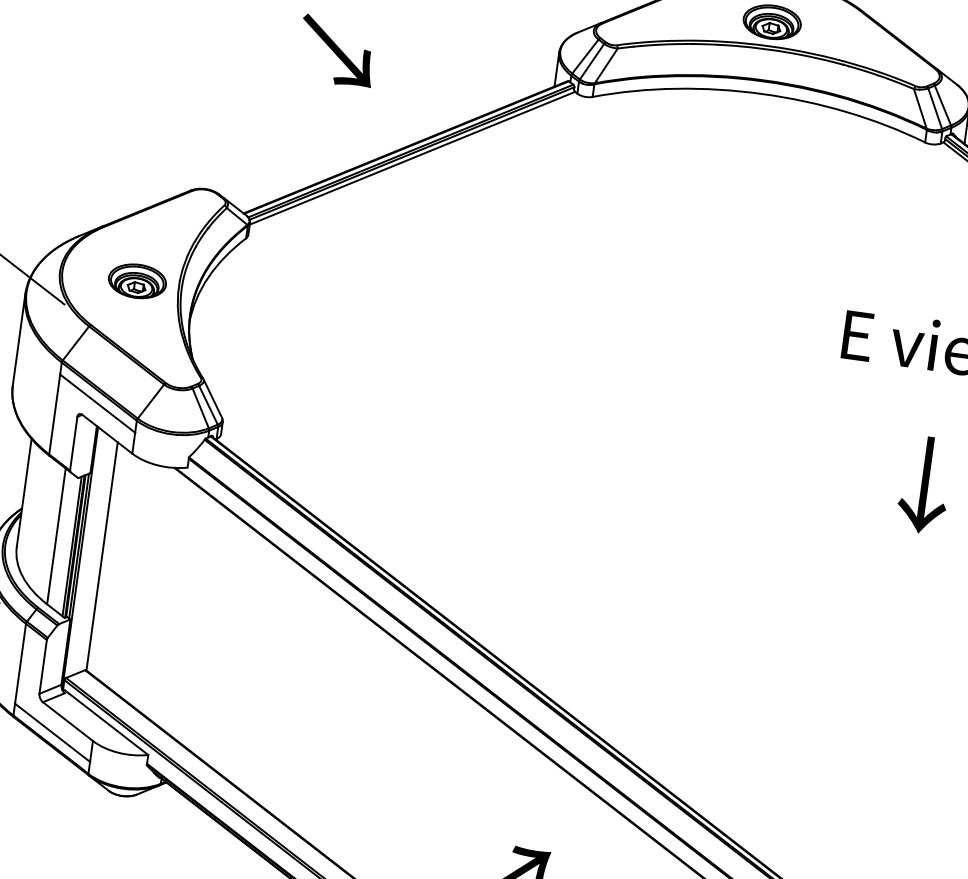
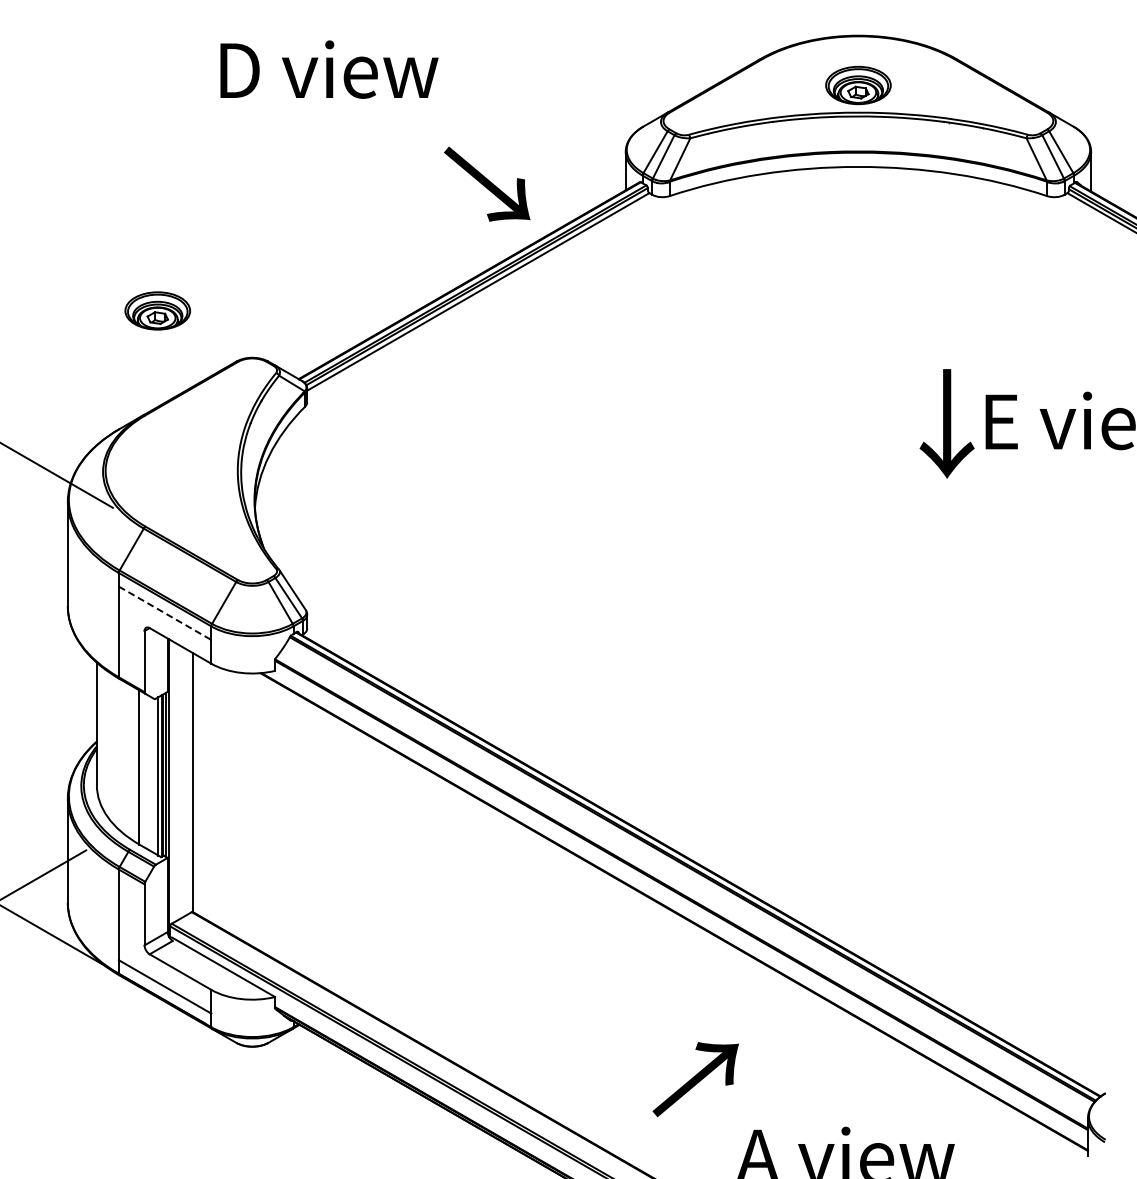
text: (337, 50) -> (487, 183), moved
part: (137, 280) -> (157, 310), moved
line: (97, 403) -> (165, 613), solid -> dashed
text: (924, 484) -> (946, 423), moved

